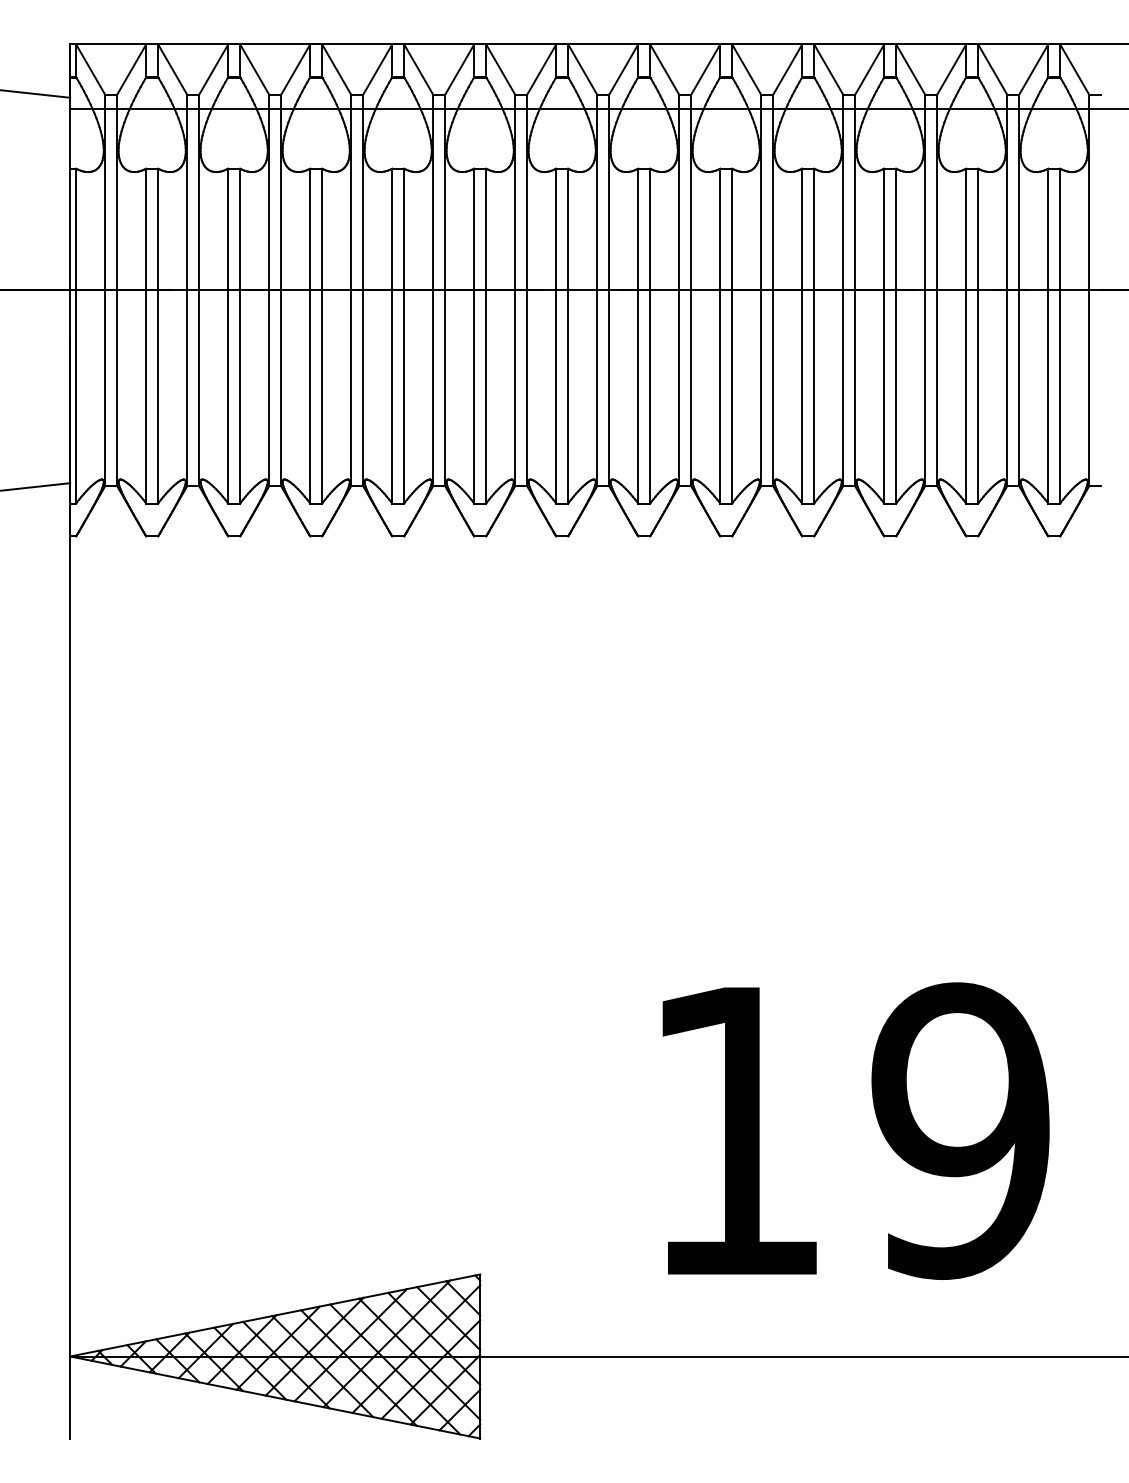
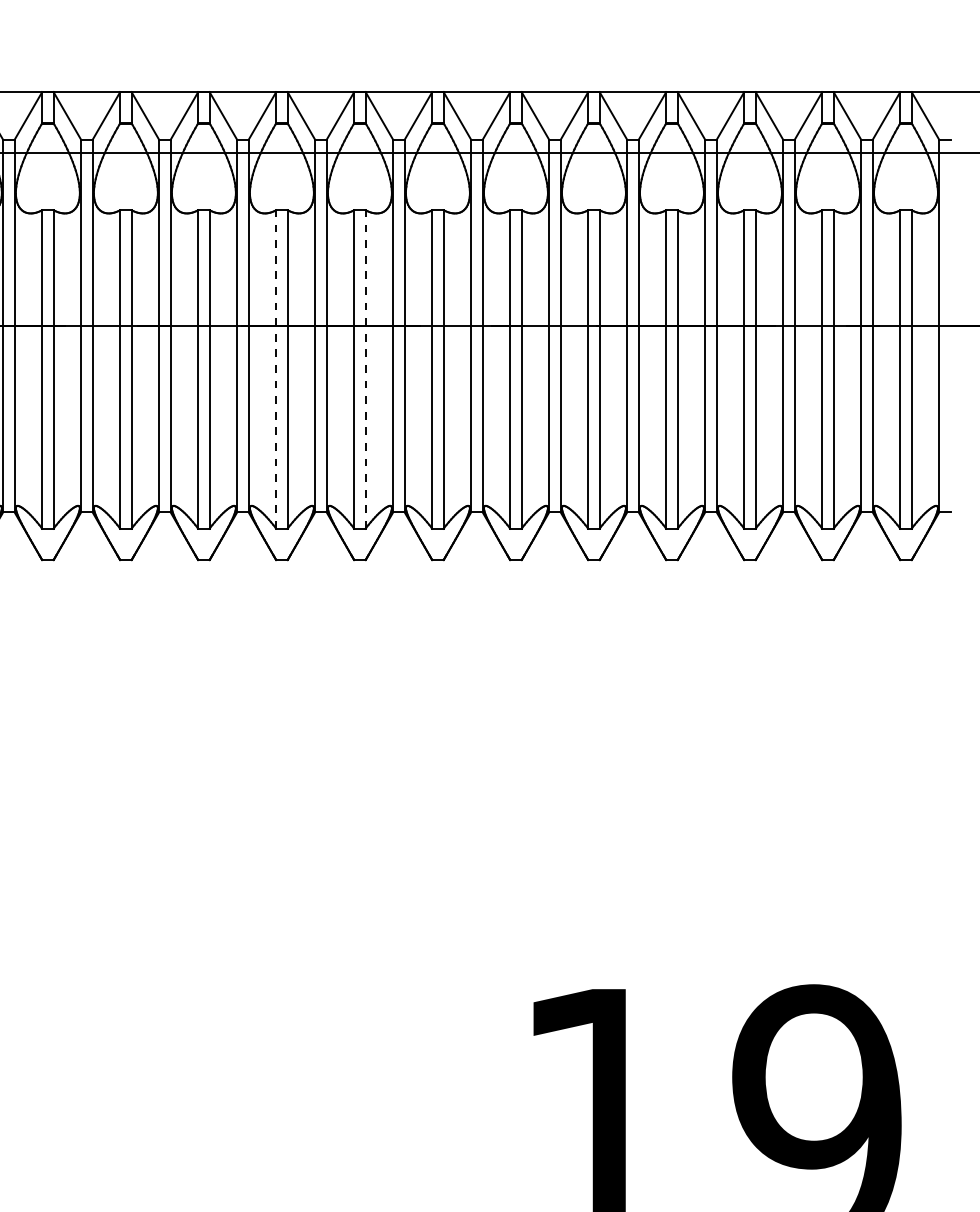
line: (392, 335) -> (276, 368), solid -> dashed
line: (486, 335) -> (365, 368), solid -> dashed

